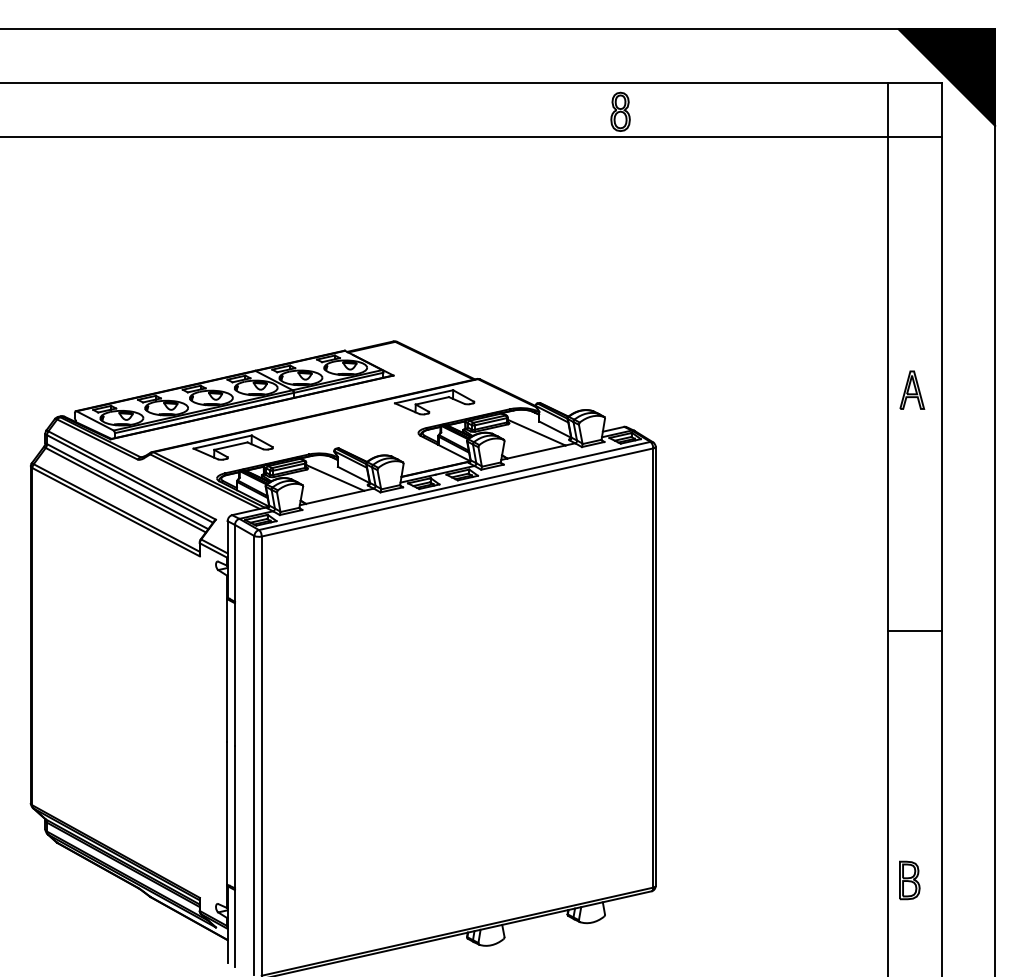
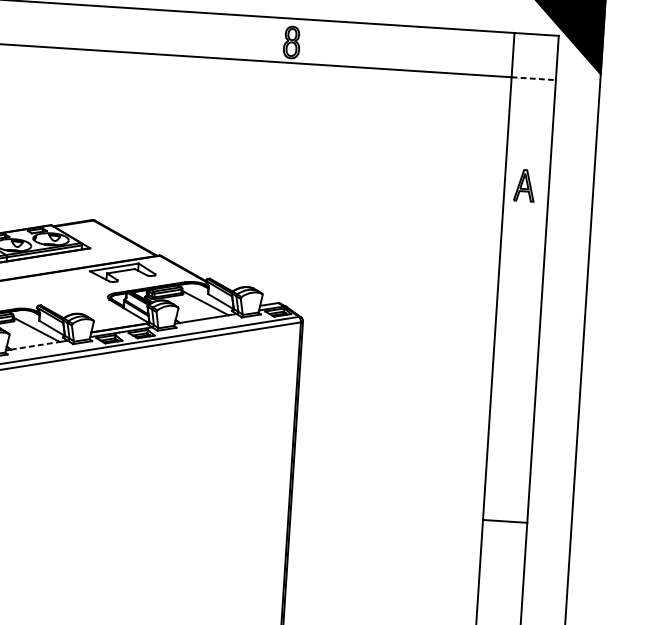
line: (914, 136) -> (533, 78), solid -> dashed
part: (912, 389) -> (524, 185), moved
line: (335, 497) -> (35, 345), solid -> dashed
line: (914, 631) -> (504, 521), moved

